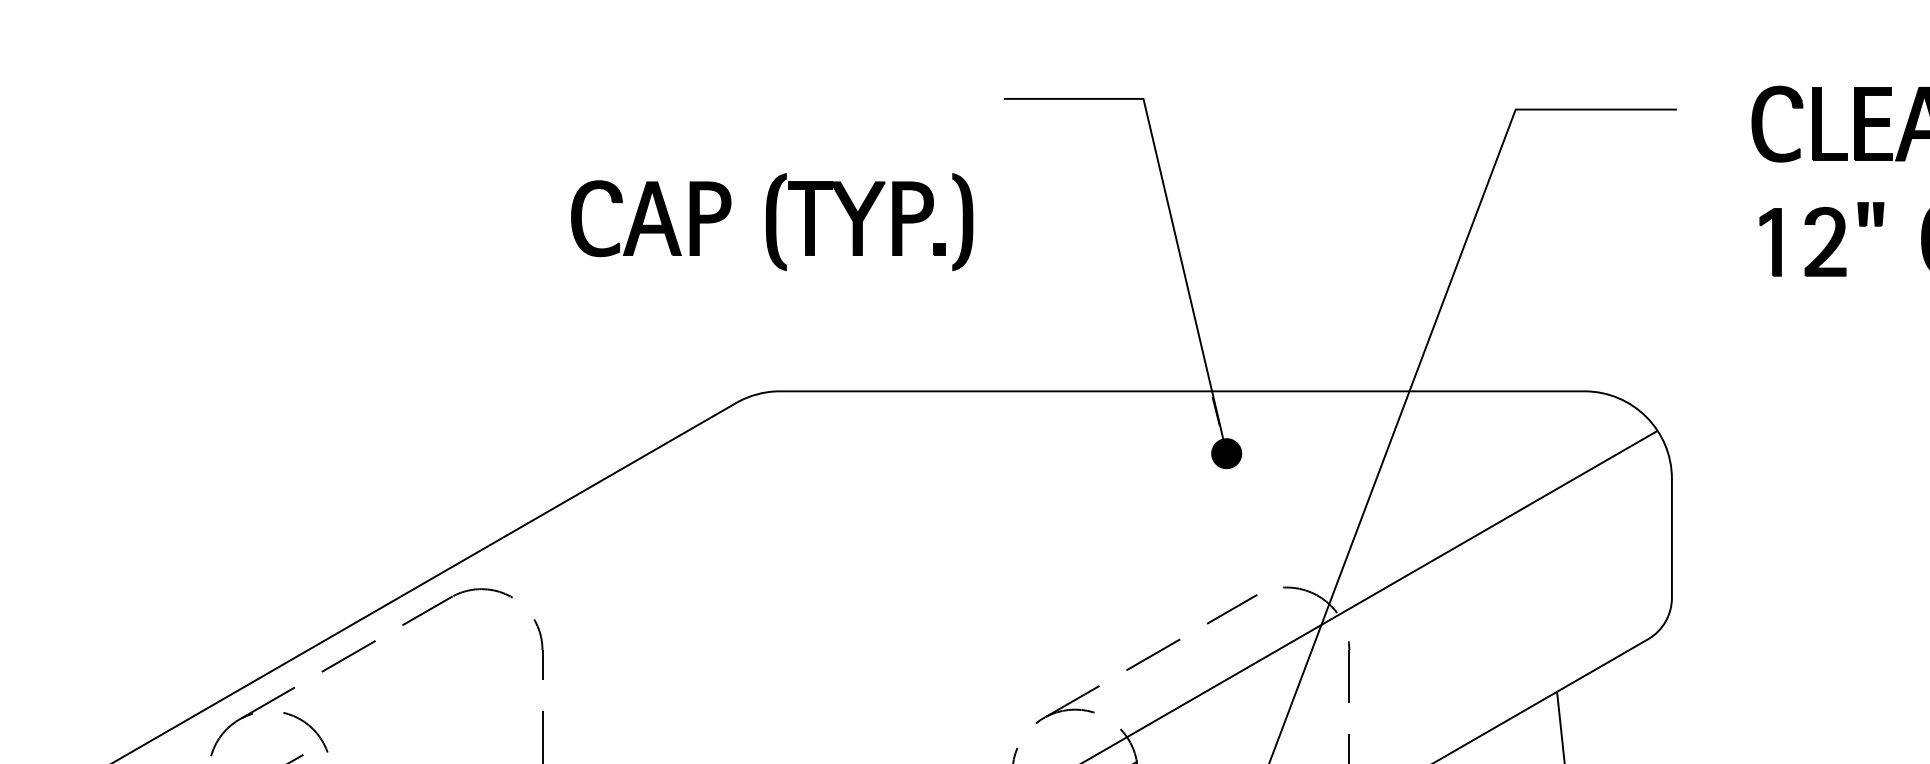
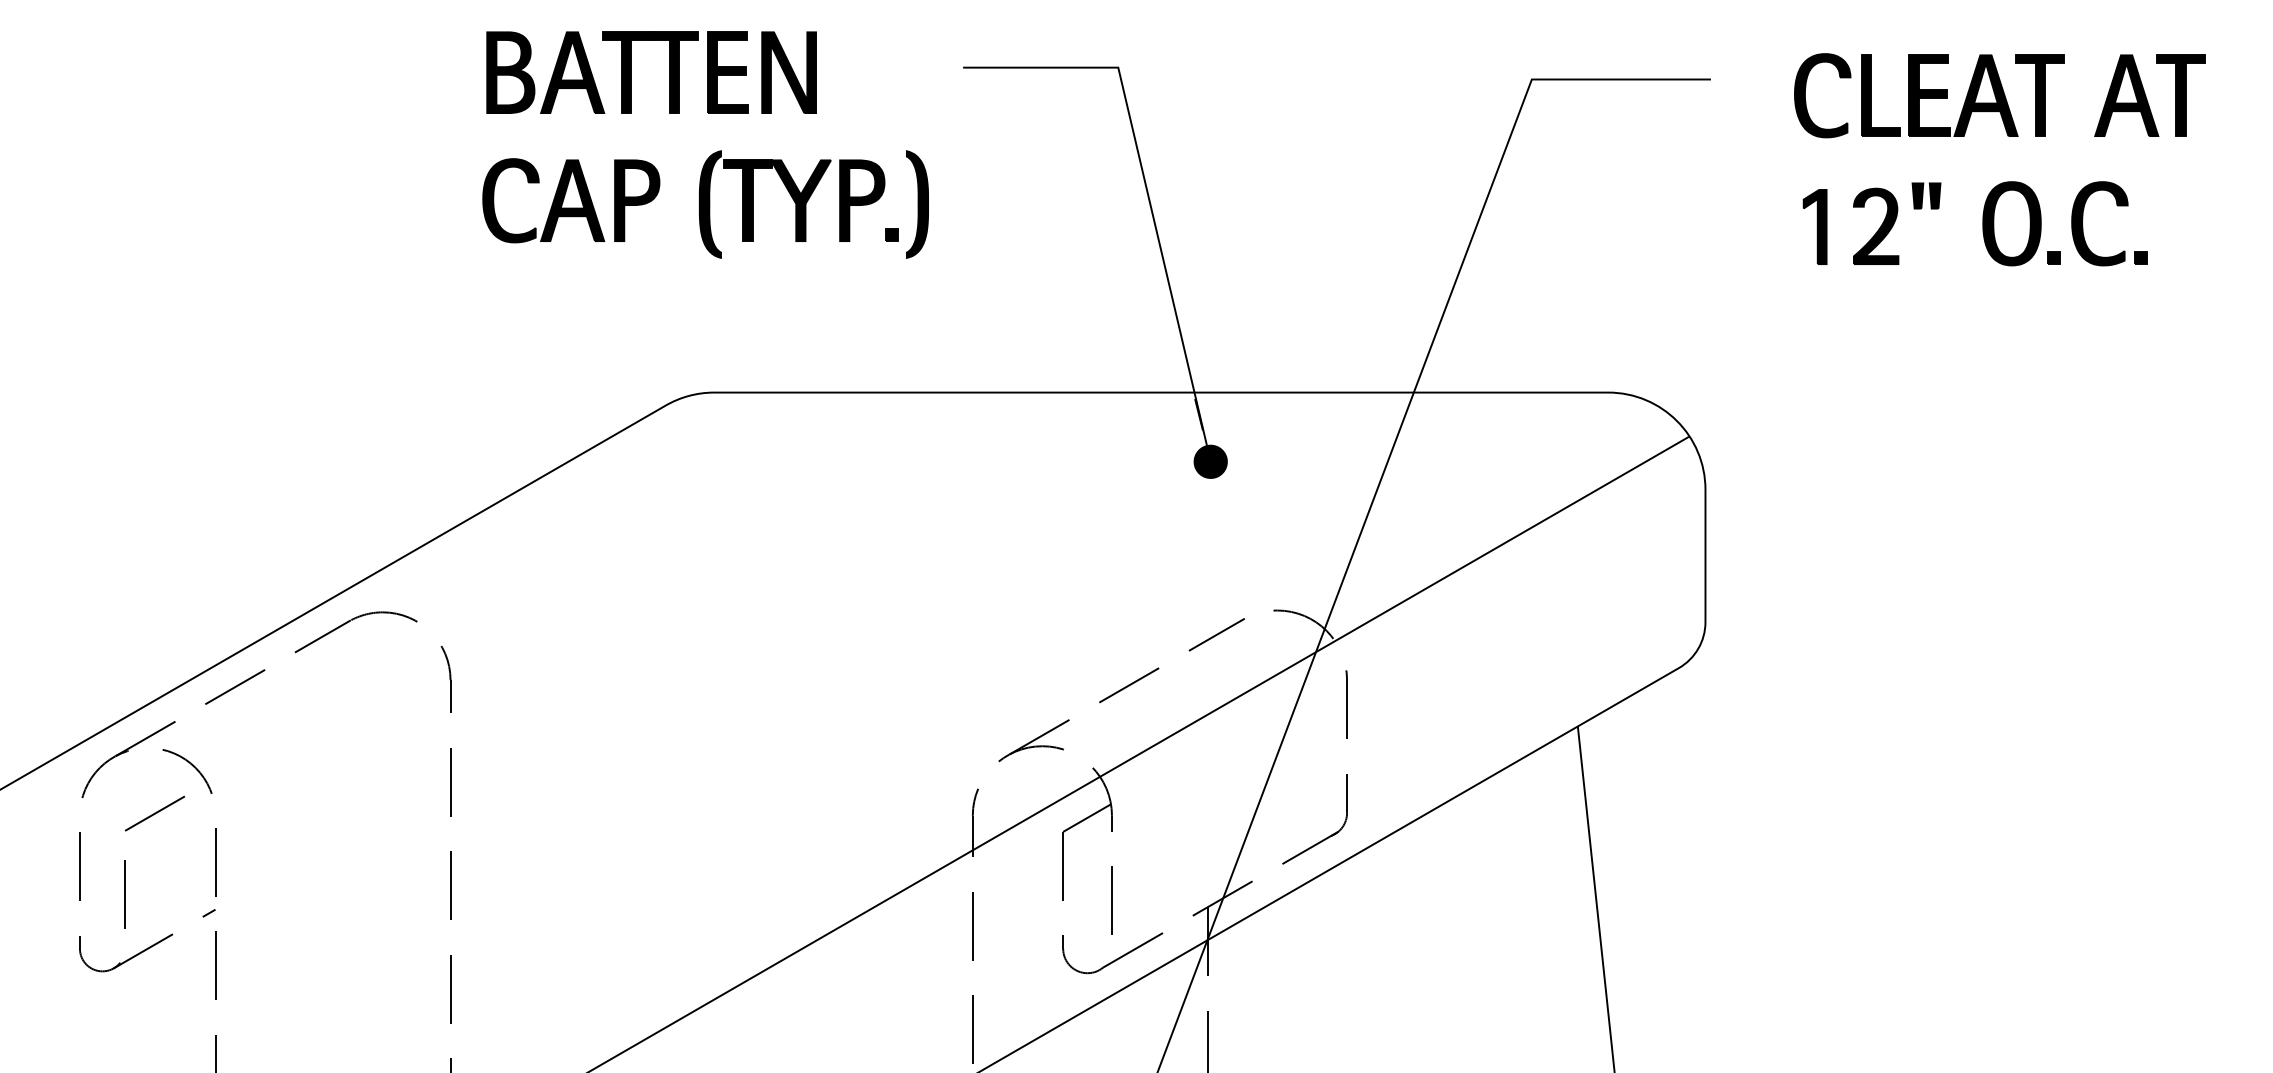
part: (739, 103) -> (669, 72), added

